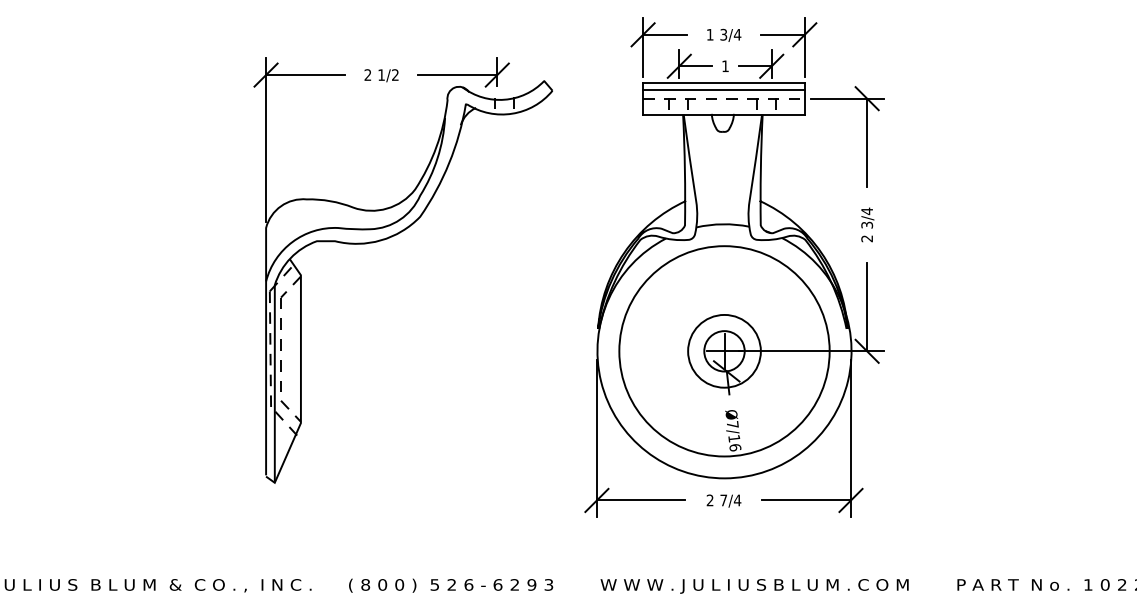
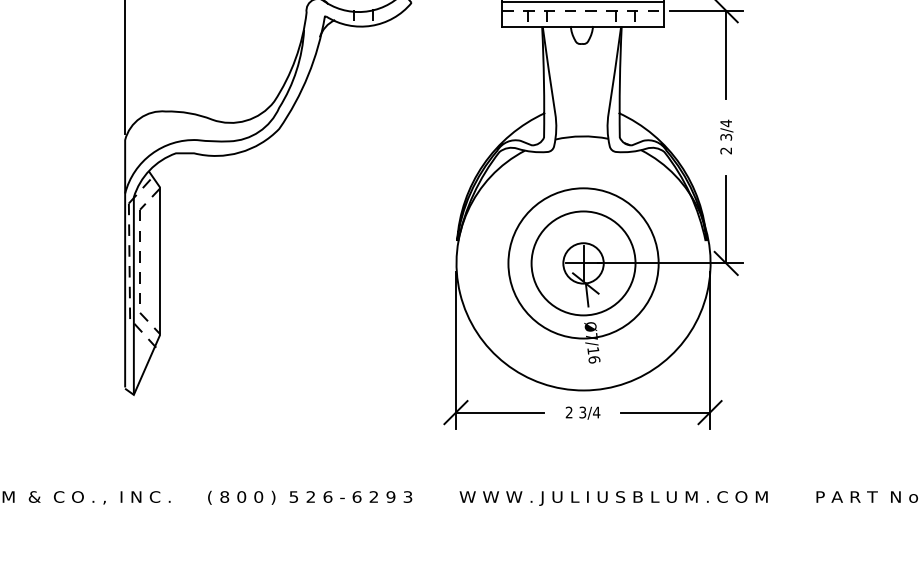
circle: (724, 351) -> (583, 263), size x0.71
circle: (724, 351) -> (583, 263), size x1.43
text: (723, 500) -> (582, 412), 7/4 -> 3/4

